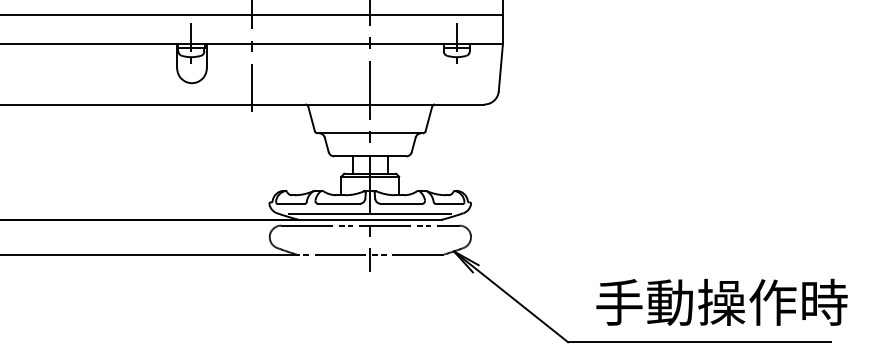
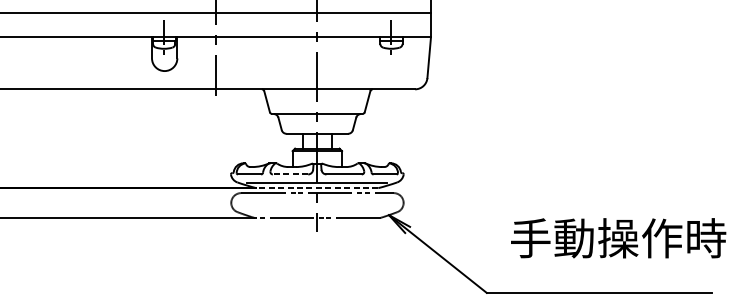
line: (338, 203) -> (290, 174), solid -> dashed
line: (369, 219) -> (316, 187), solid -> dashed
text: (721, 301) -> (618, 237), moved

